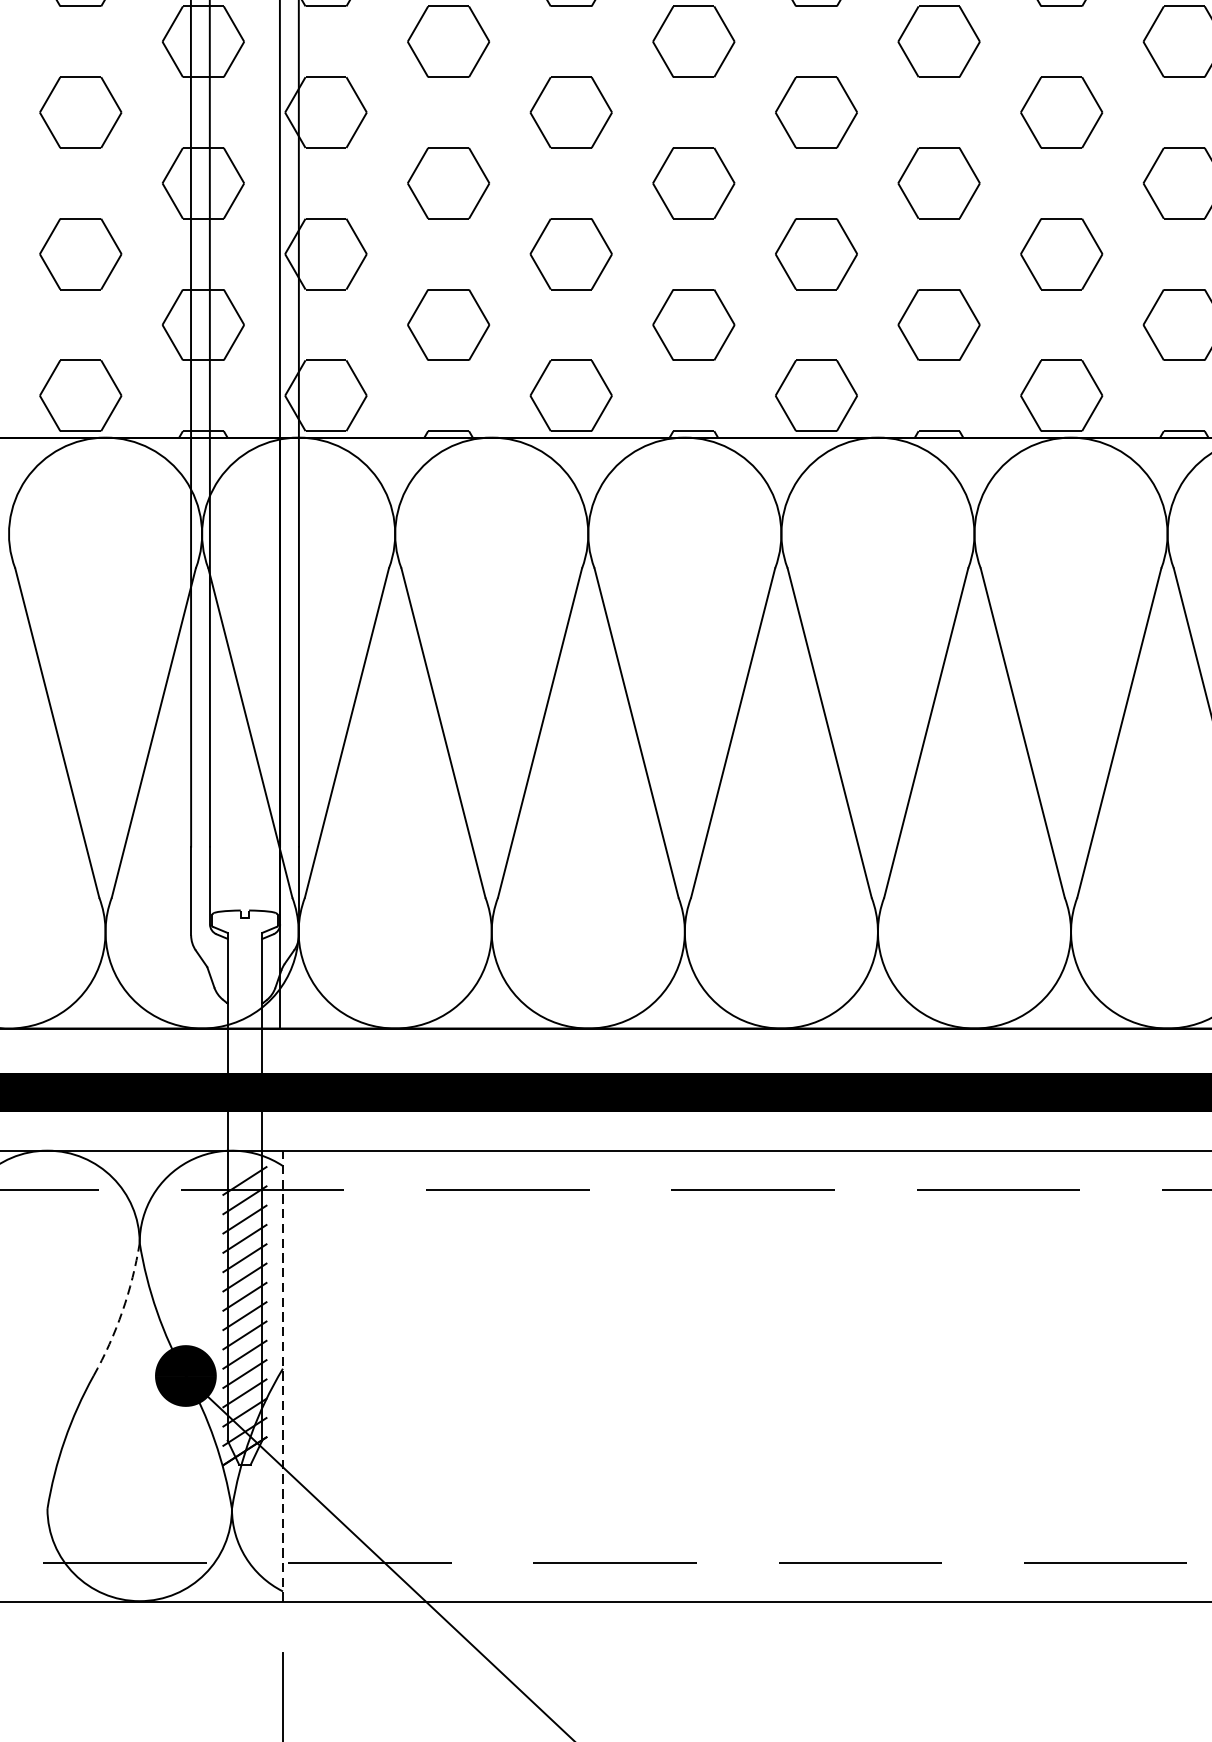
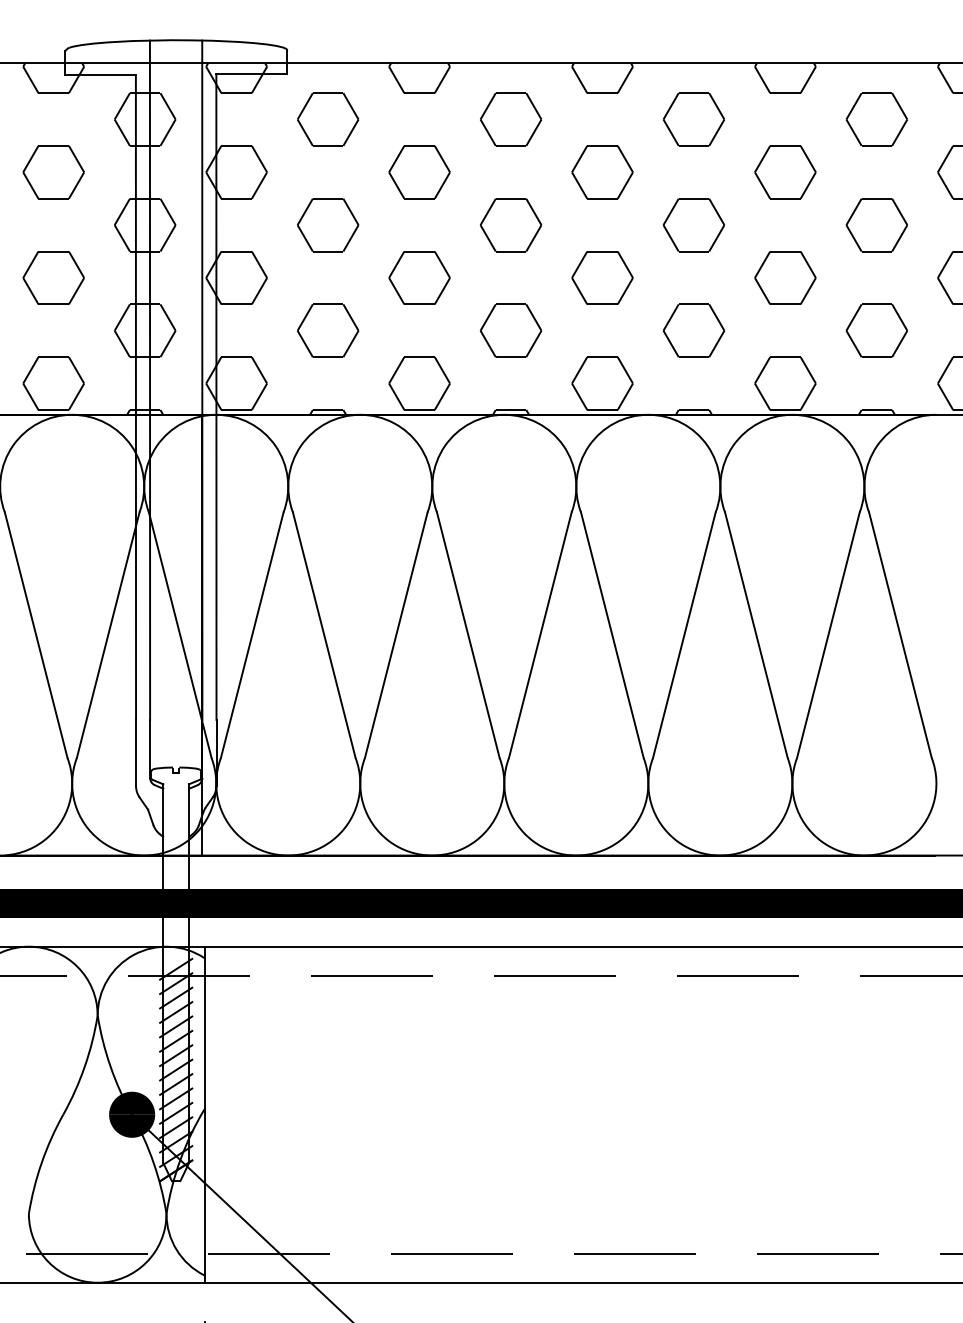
arc: (122, 1311) -> (84, 1066), dashed -> solid
line: (282, 1375) -> (204, 1114), dashed -> solid

